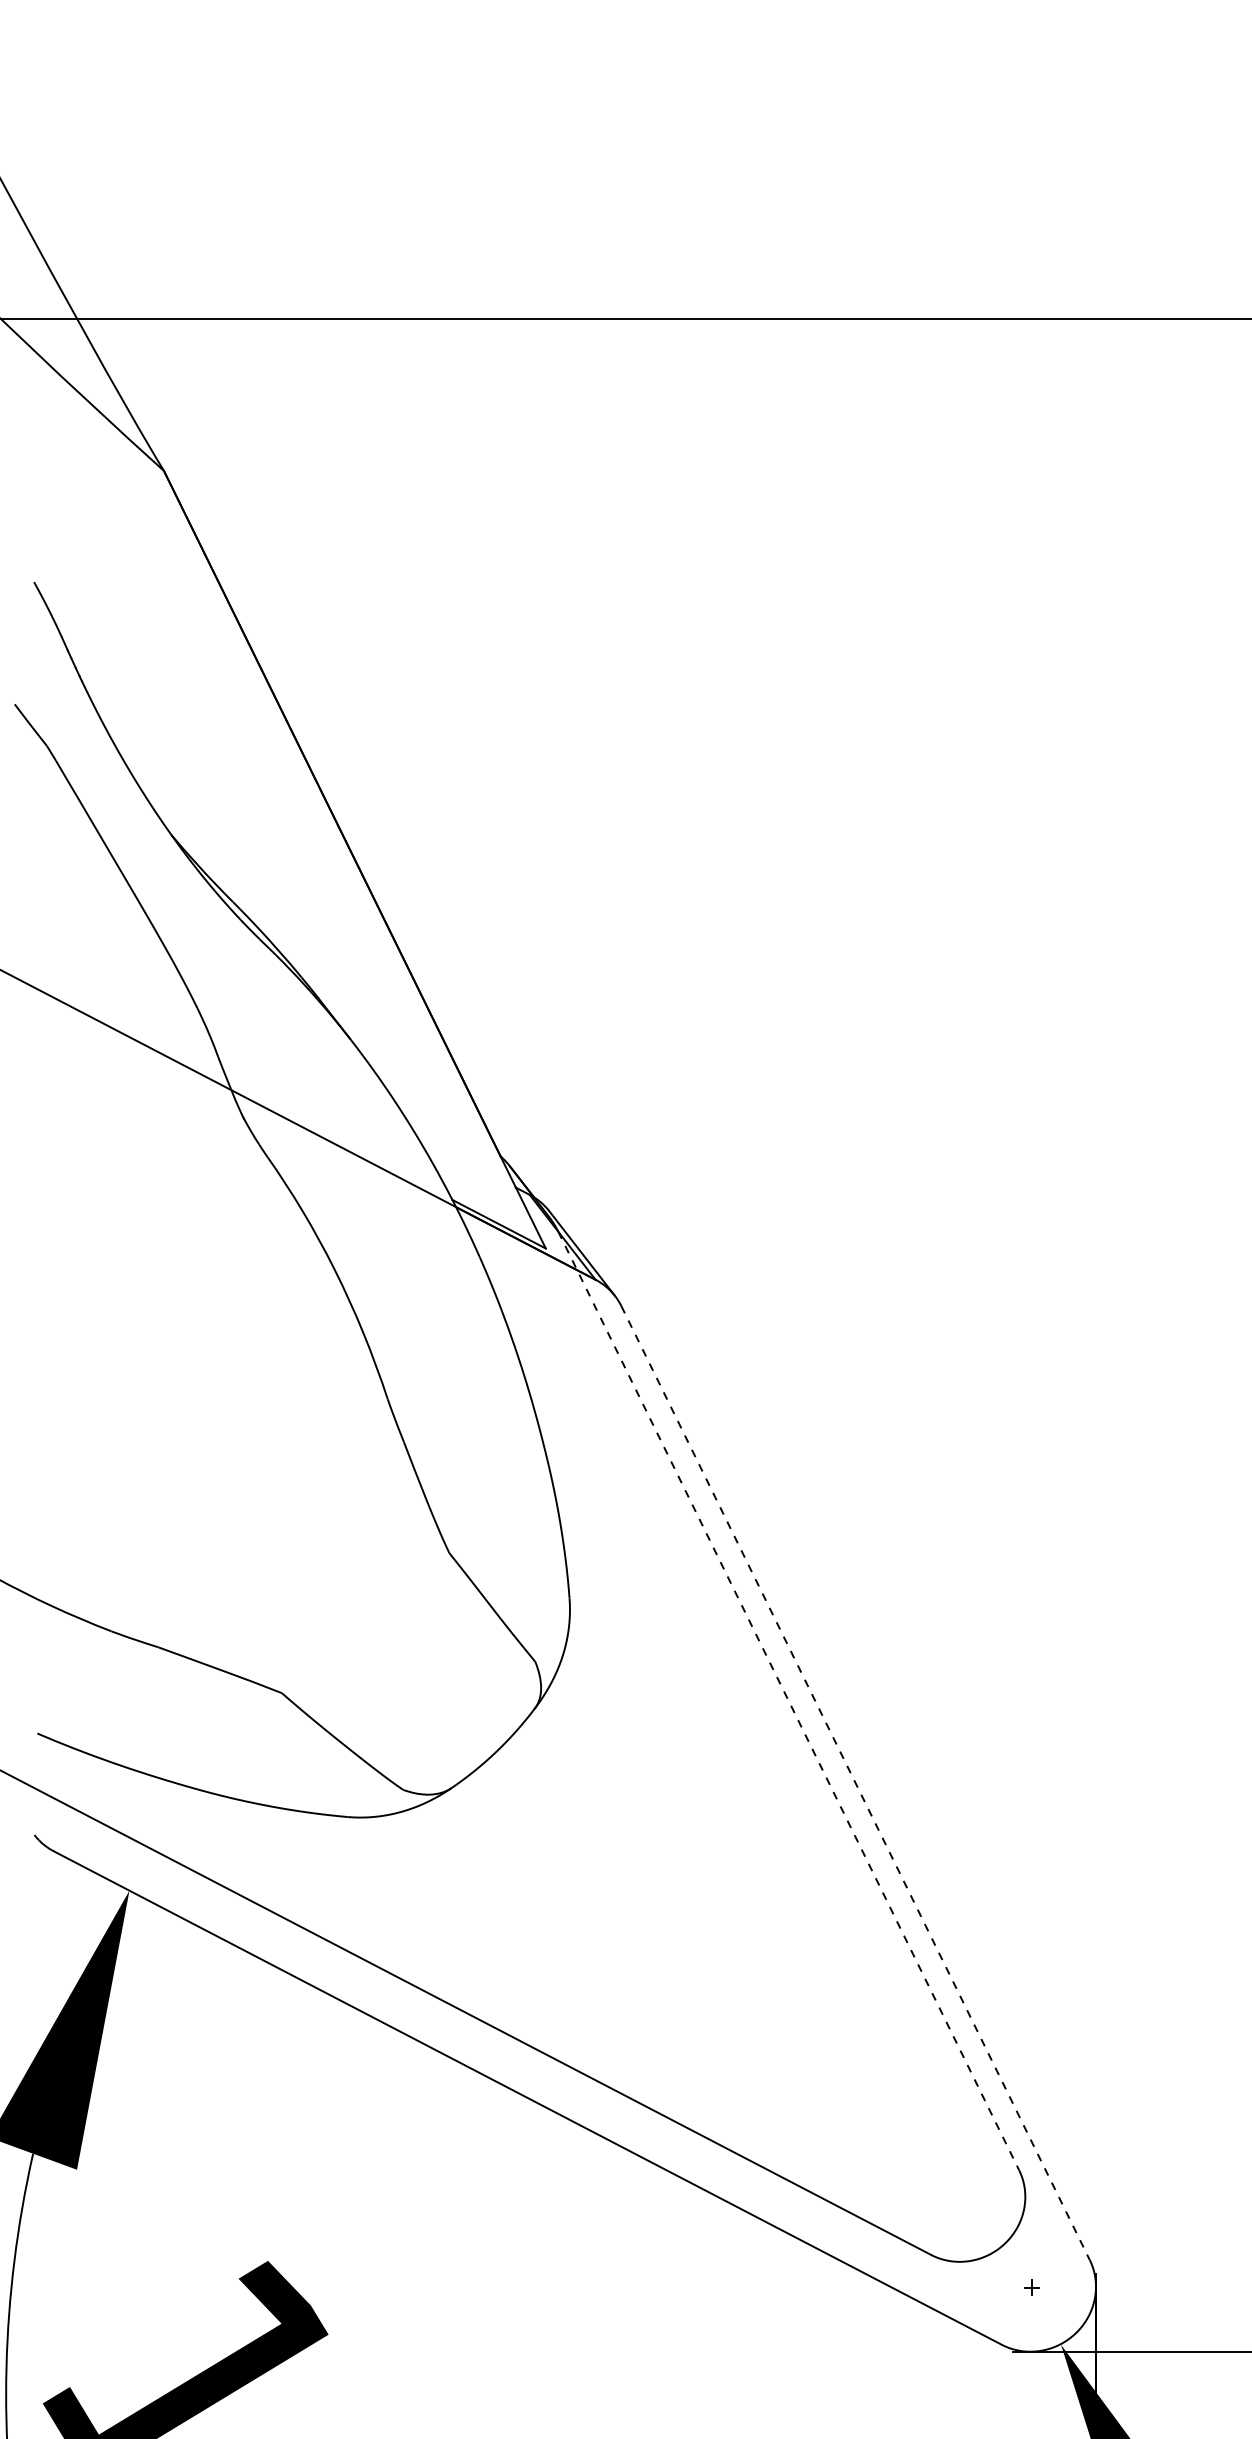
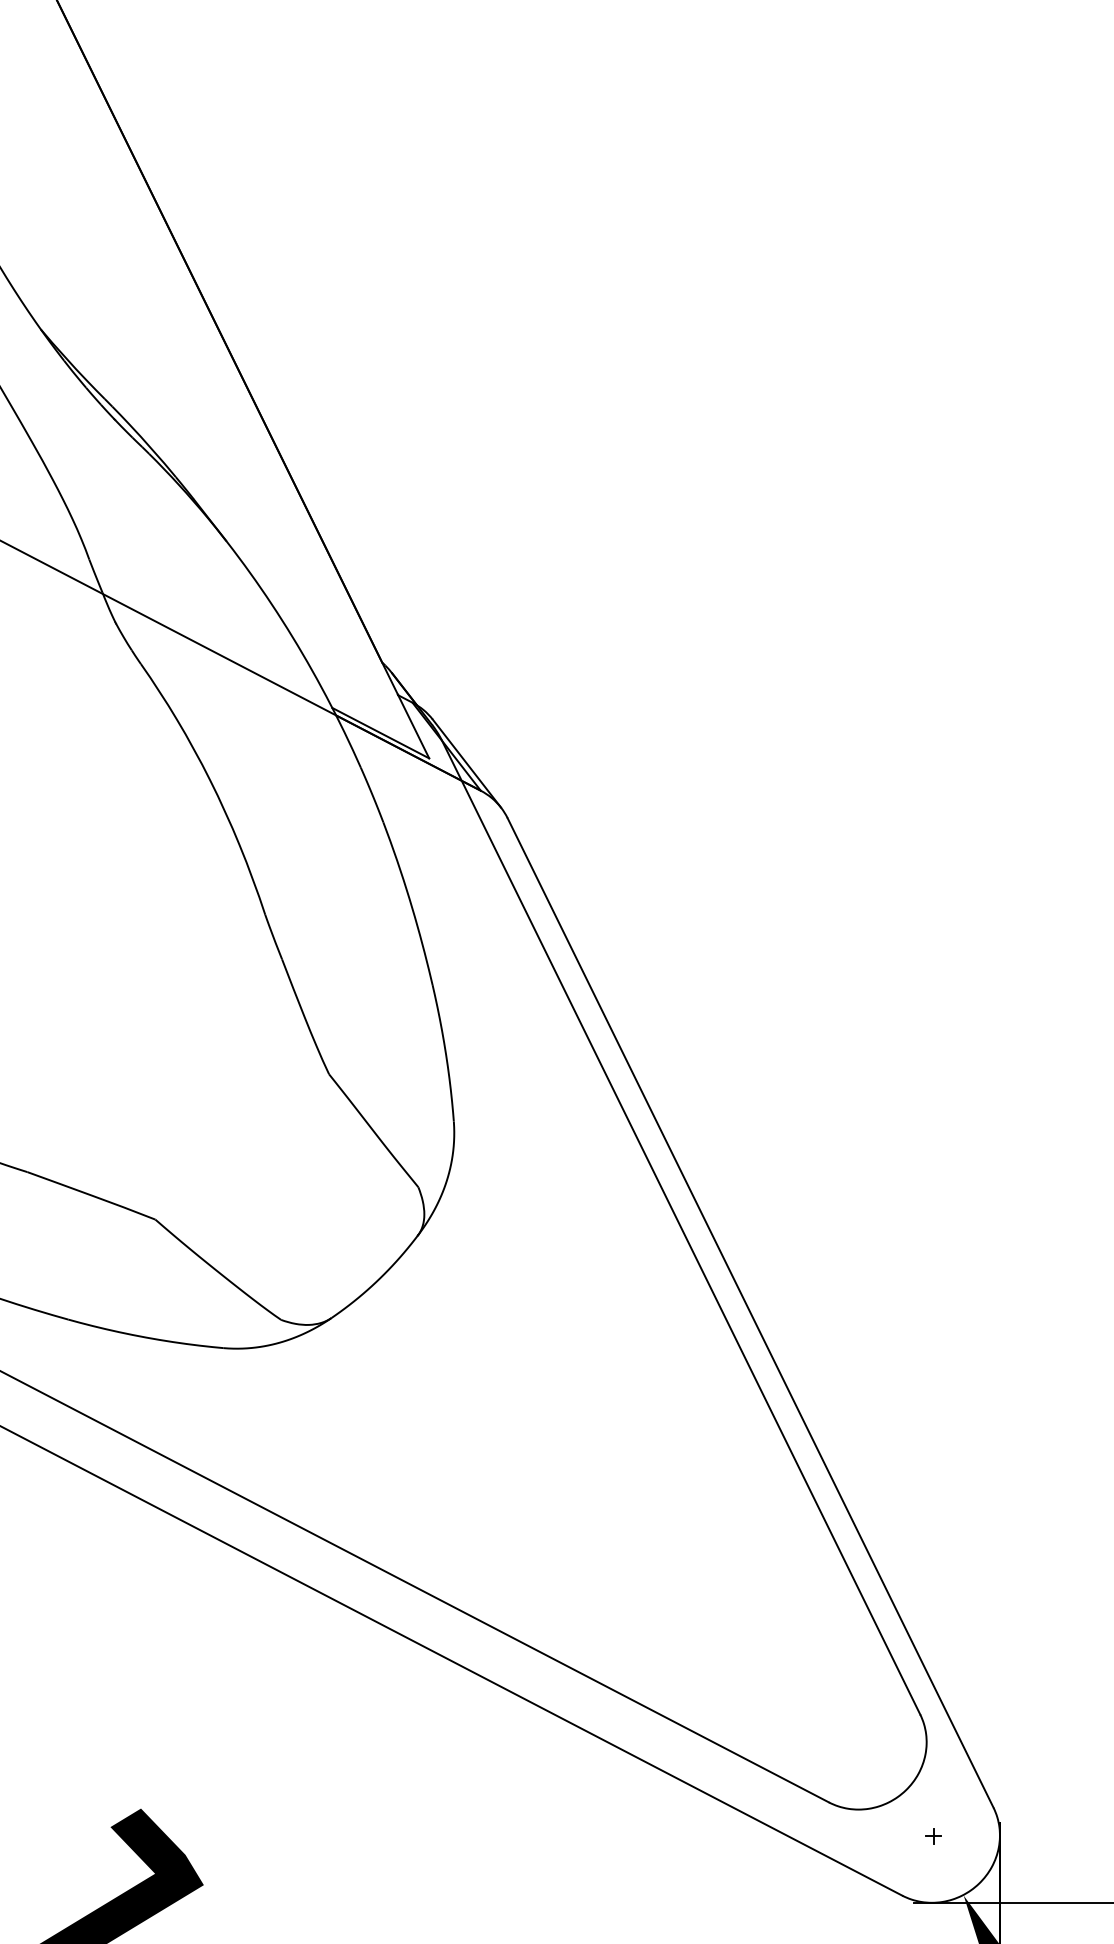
line: (788, 1700) -> (680, 1227), dashed -> solid
line: (855, 1783) -> (750, 1313), dashed -> solid

